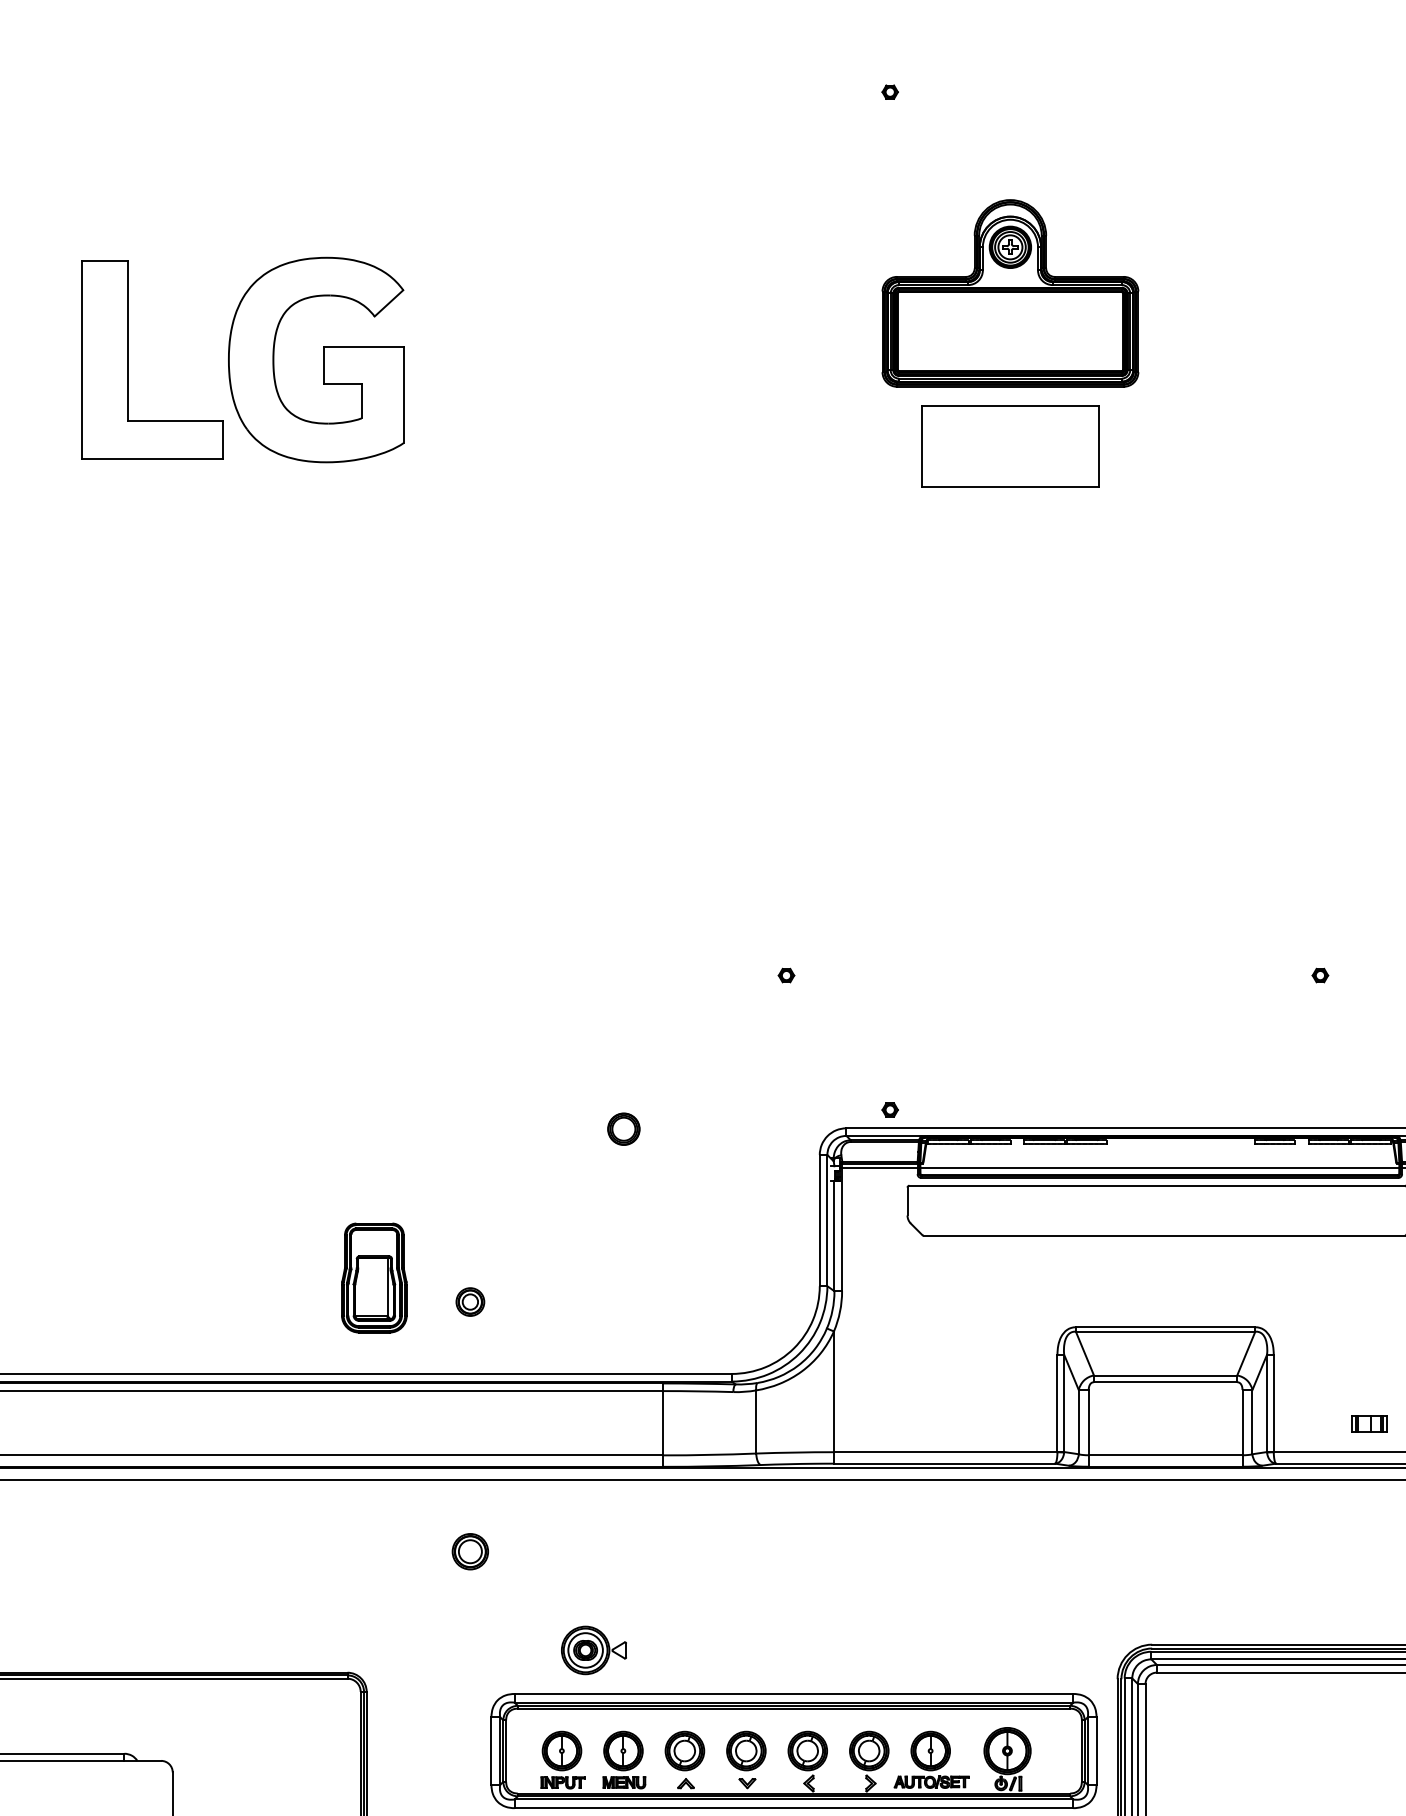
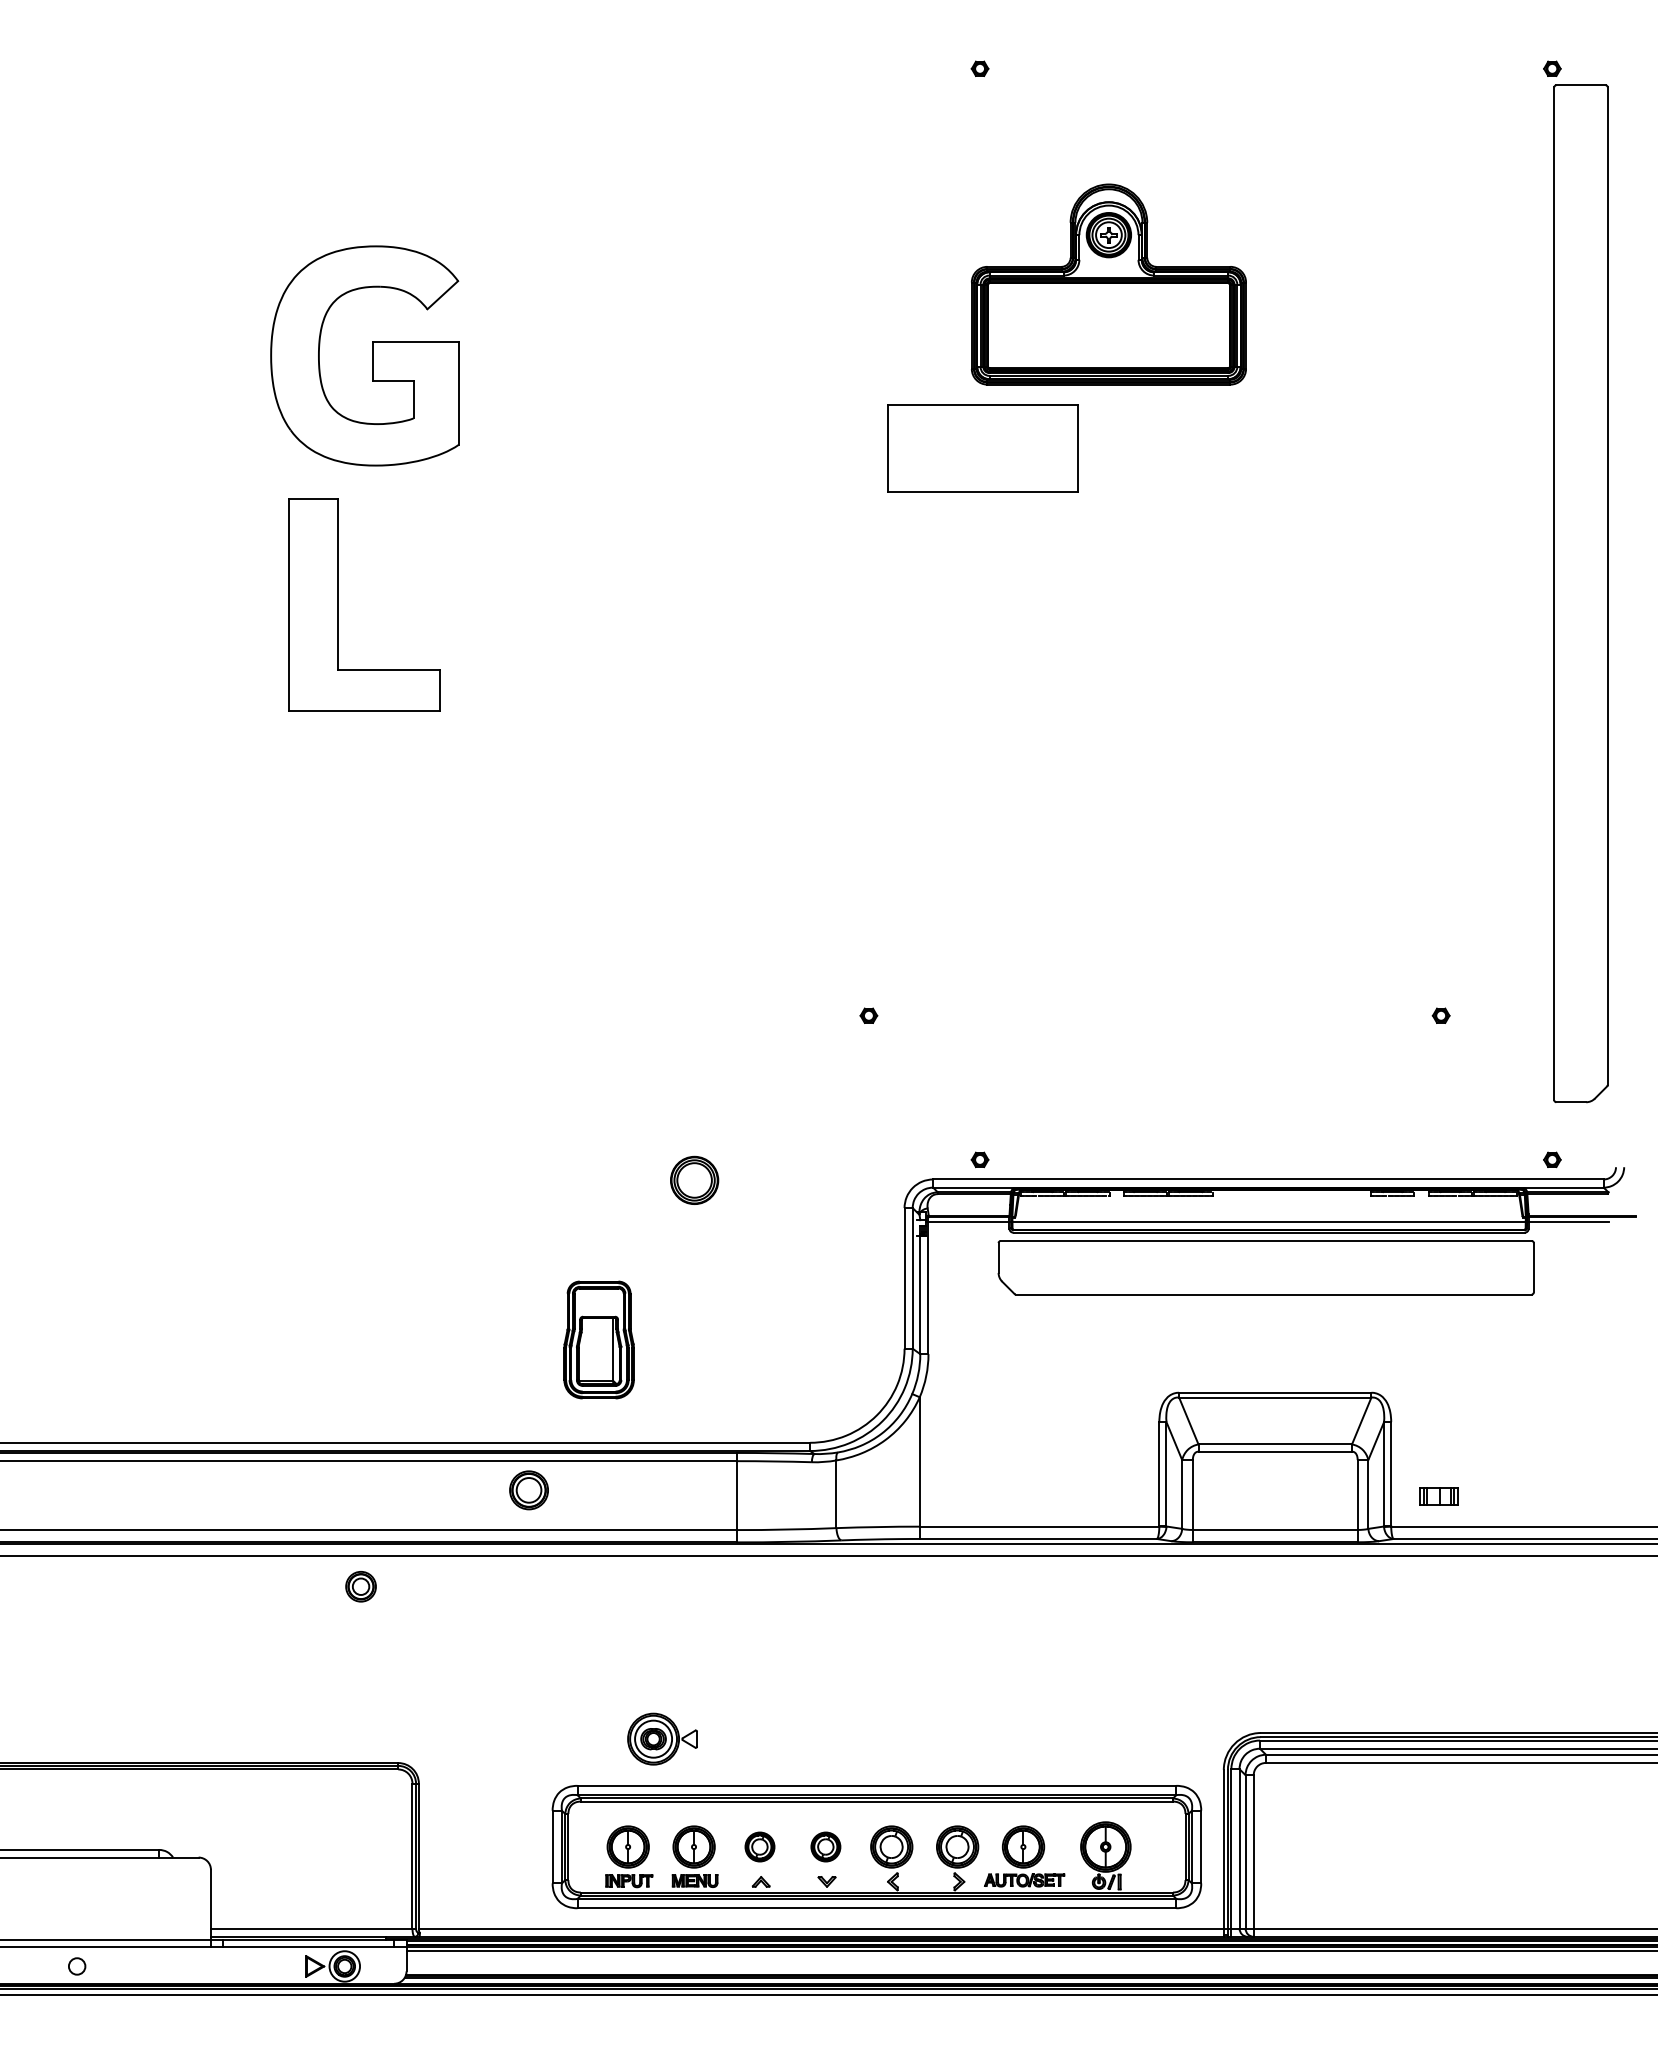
part: (128, 359) -> (338, 604), moved
part: (1010, 446) -> (982, 448), moved
part: (623, 1129) -> (694, 1180), size x1.4
part: (373, 1277) -> (598, 1339), moved
part: (469, 1301) -> (360, 1586), moved
part: (1369, 1424) -> (1438, 1496), moved
part: (469, 1551) -> (528, 1490), moved
part: (684, 1750) -> (759, 1846), size x0.7
part: (746, 1750) -> (825, 1846), size x0.7

